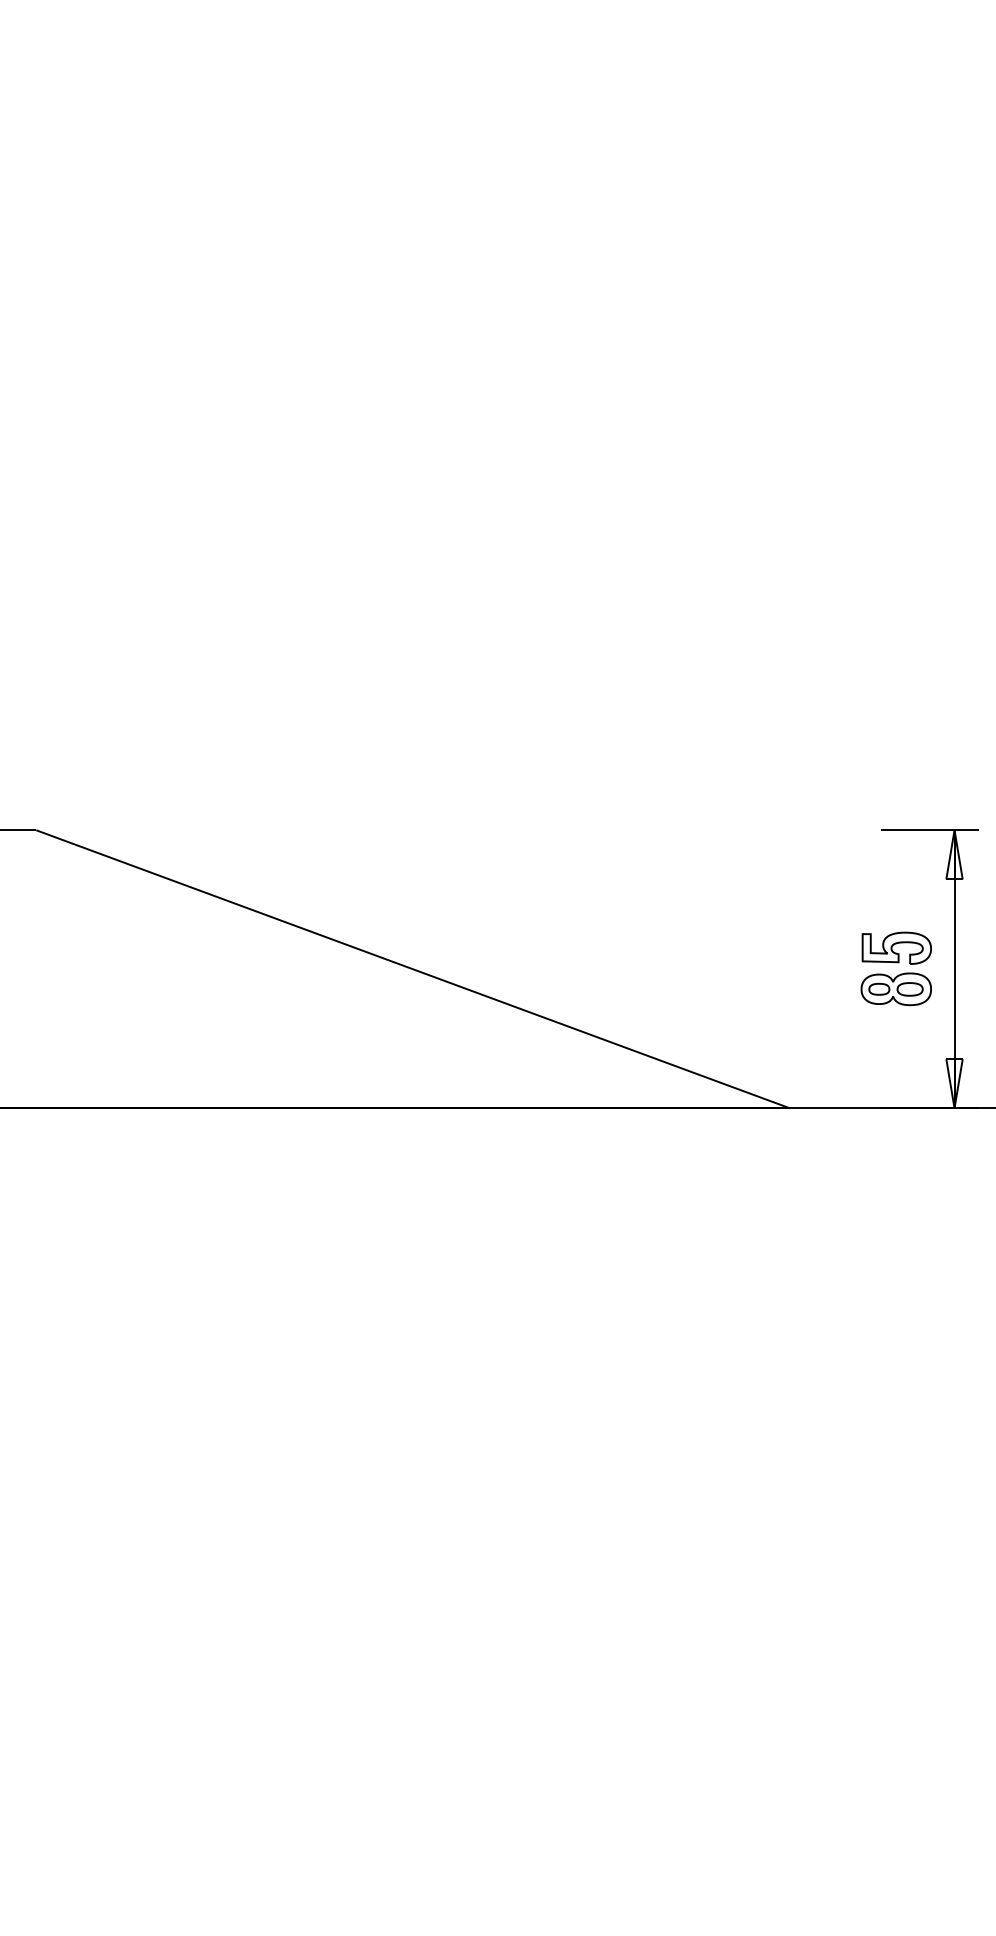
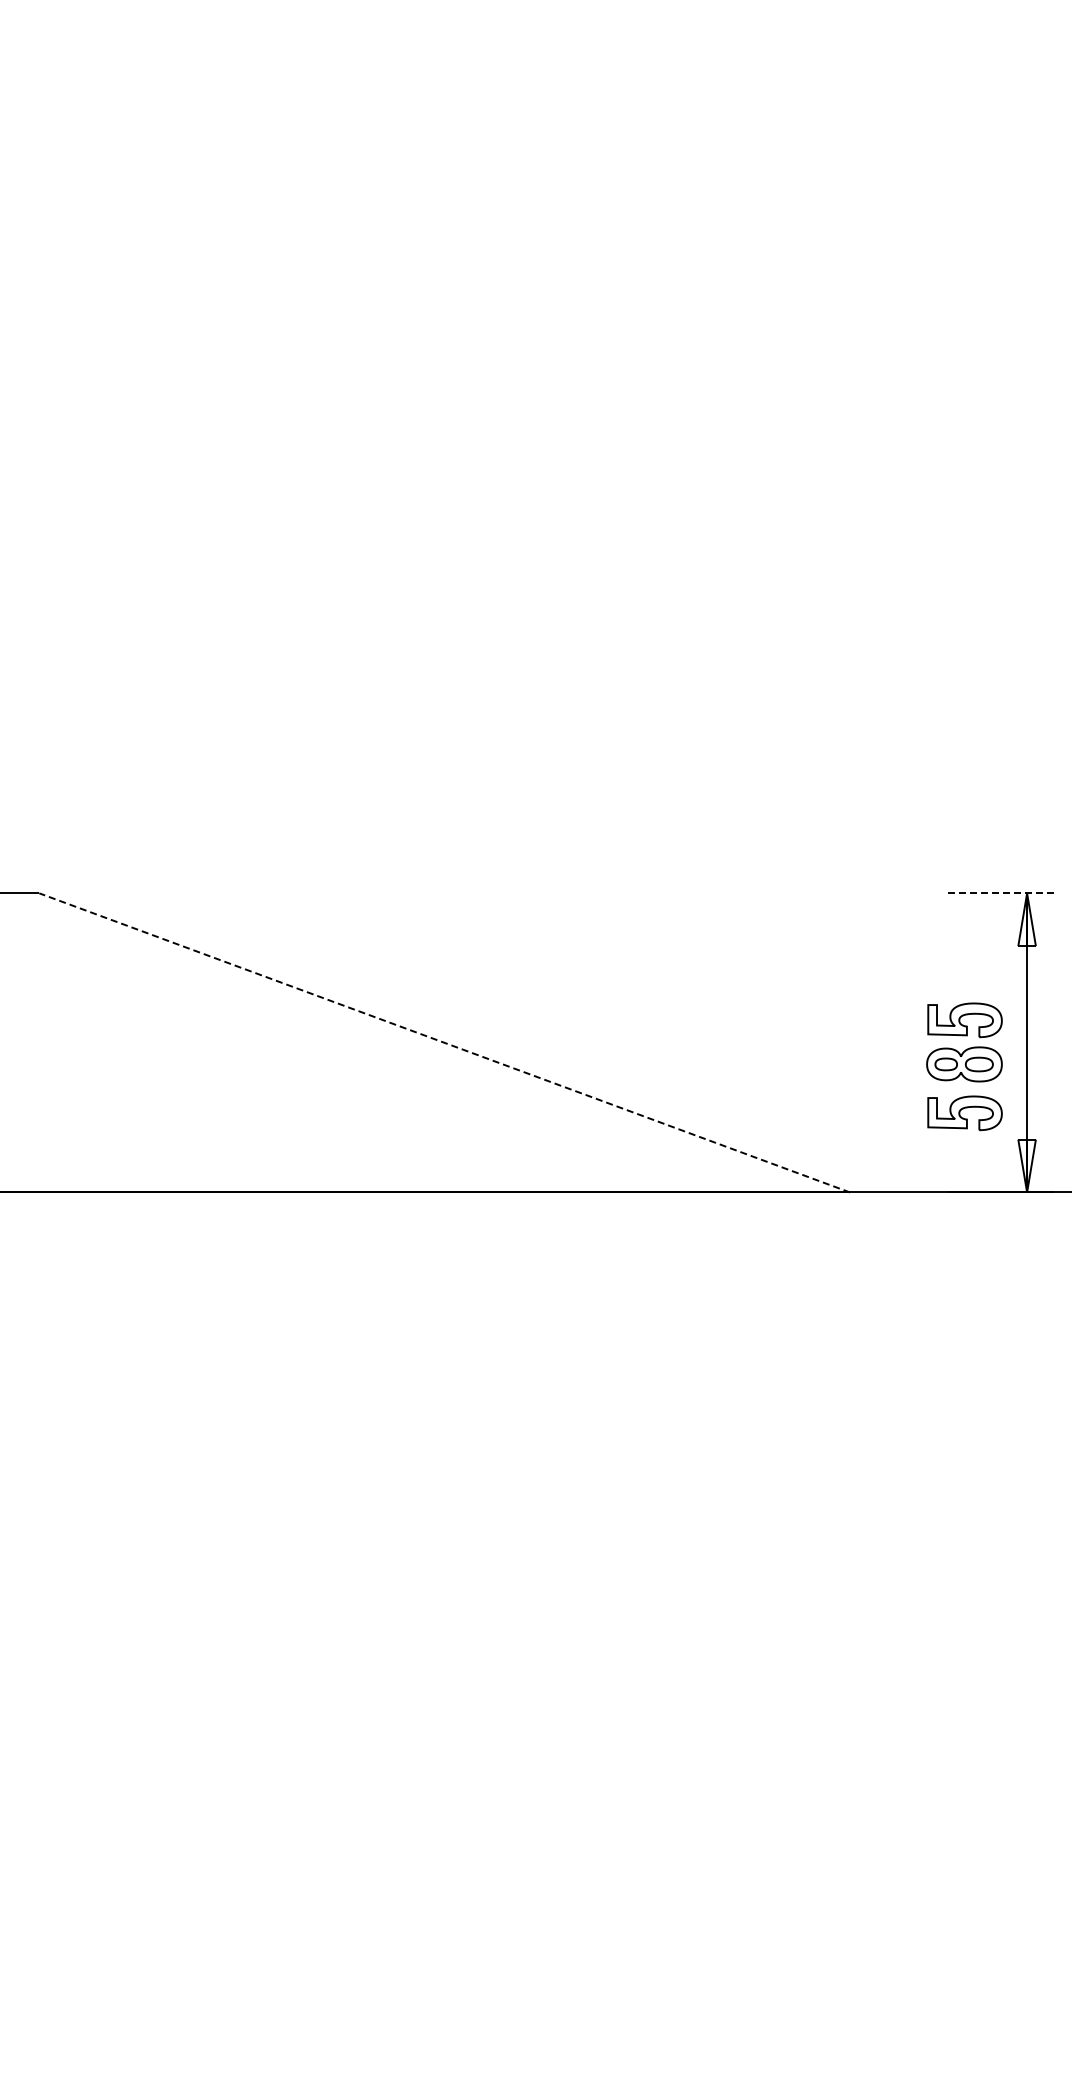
line: (929, 830) -> (1000, 893), solid -> dashed
line: (412, 968) -> (444, 1042), solid -> dashed
part: (896, 1034) -> (964, 1113), added

